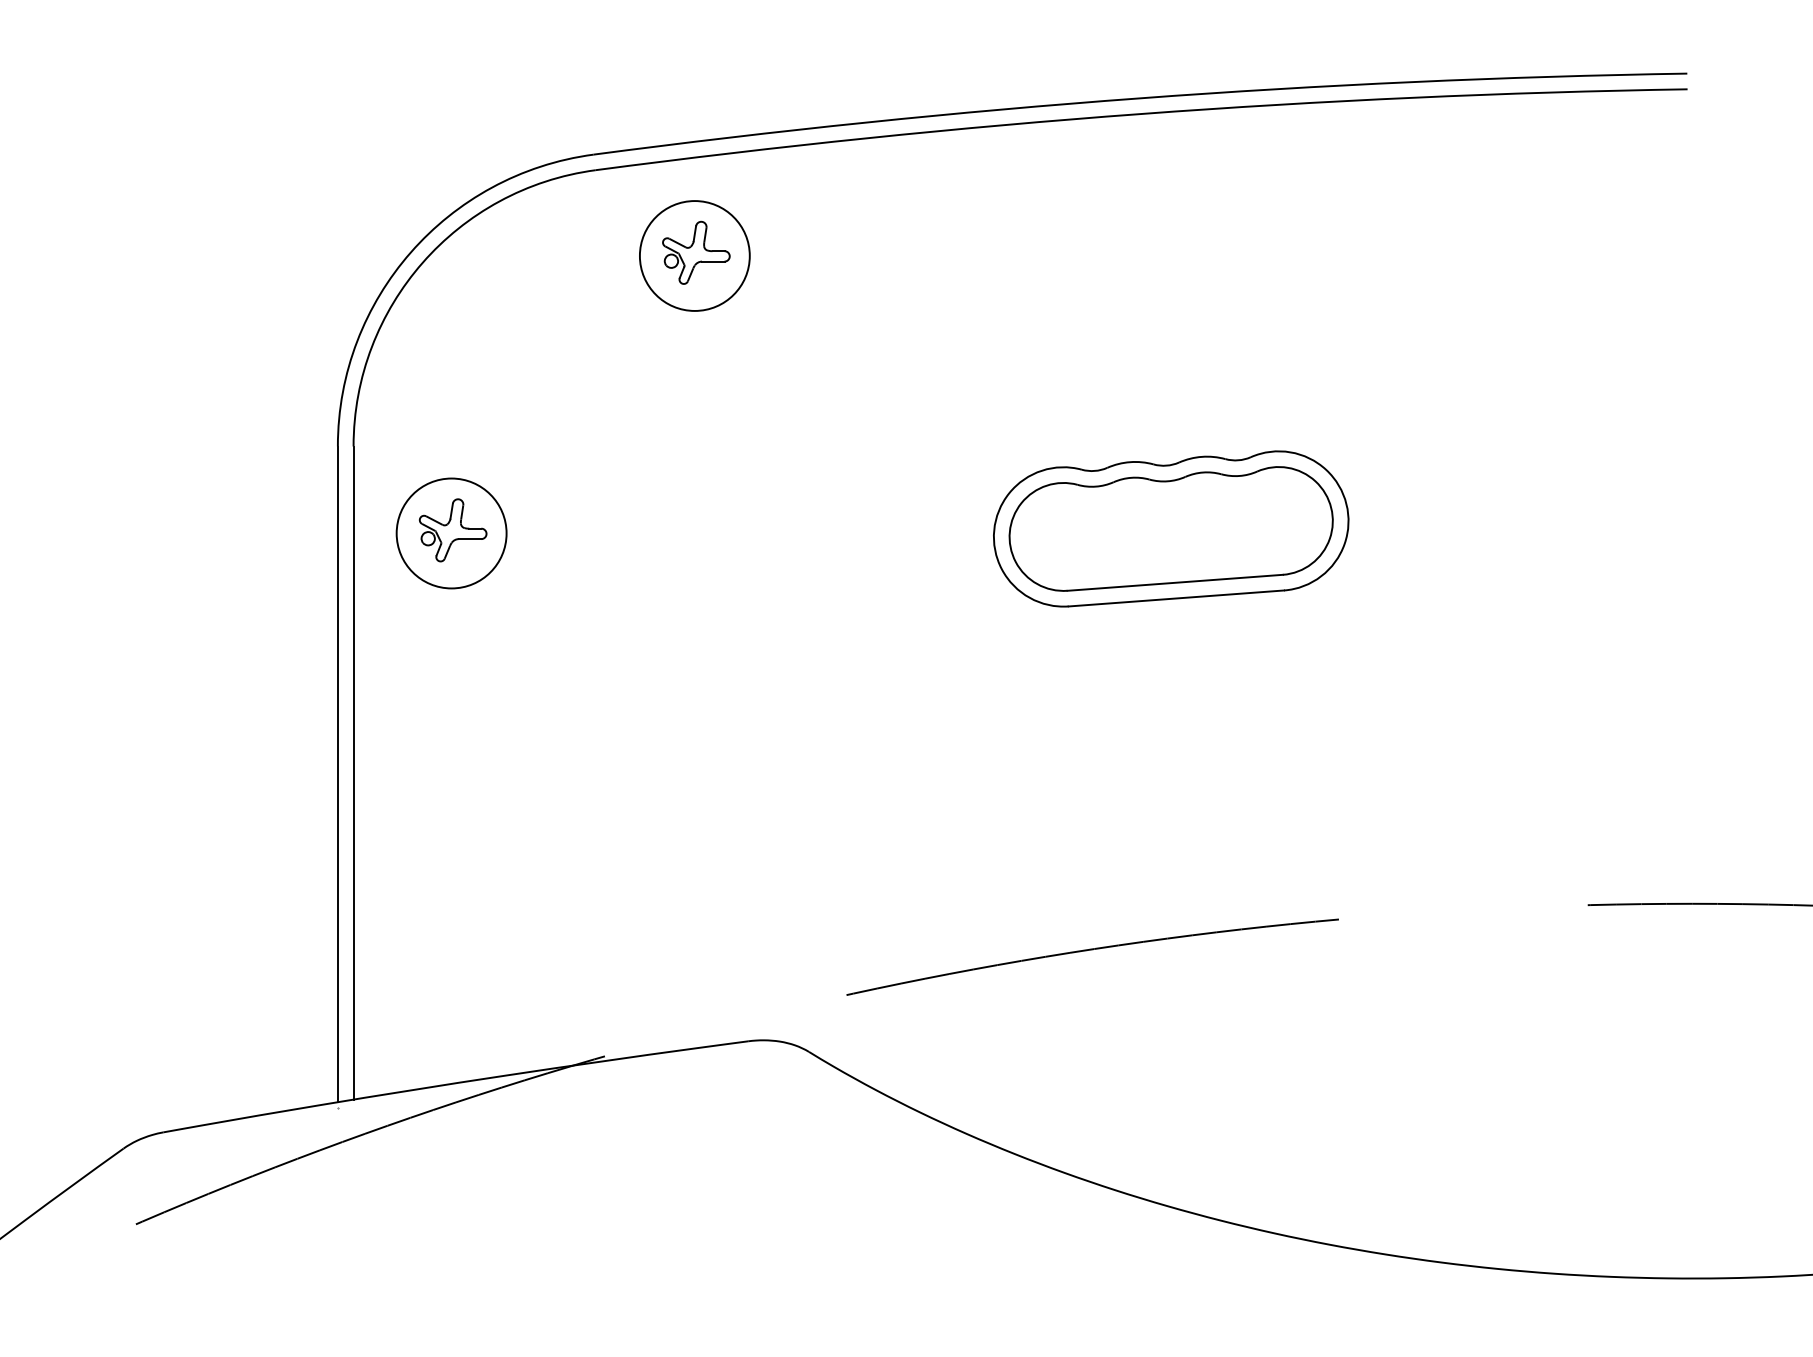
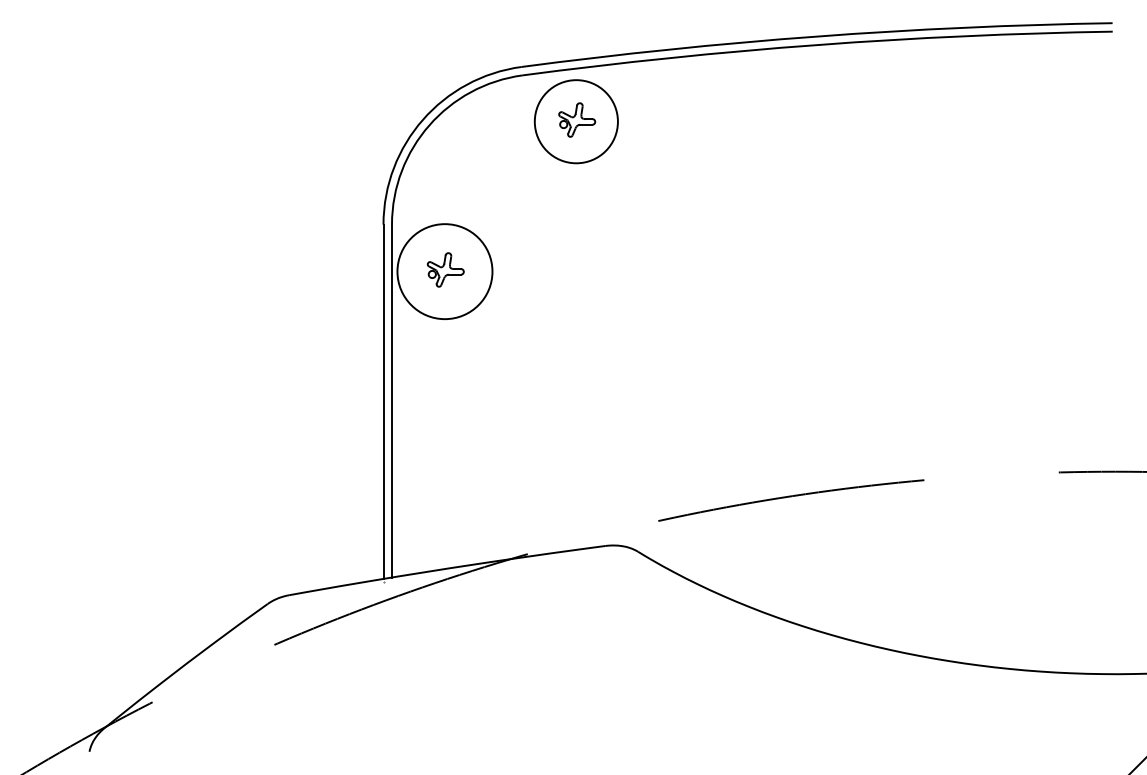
circle: (695, 255) -> (576, 121), size x1.4
part: (1170, 529) -> (833, 269), removed
circle: (450, 533) -> (444, 271), size x1.6

